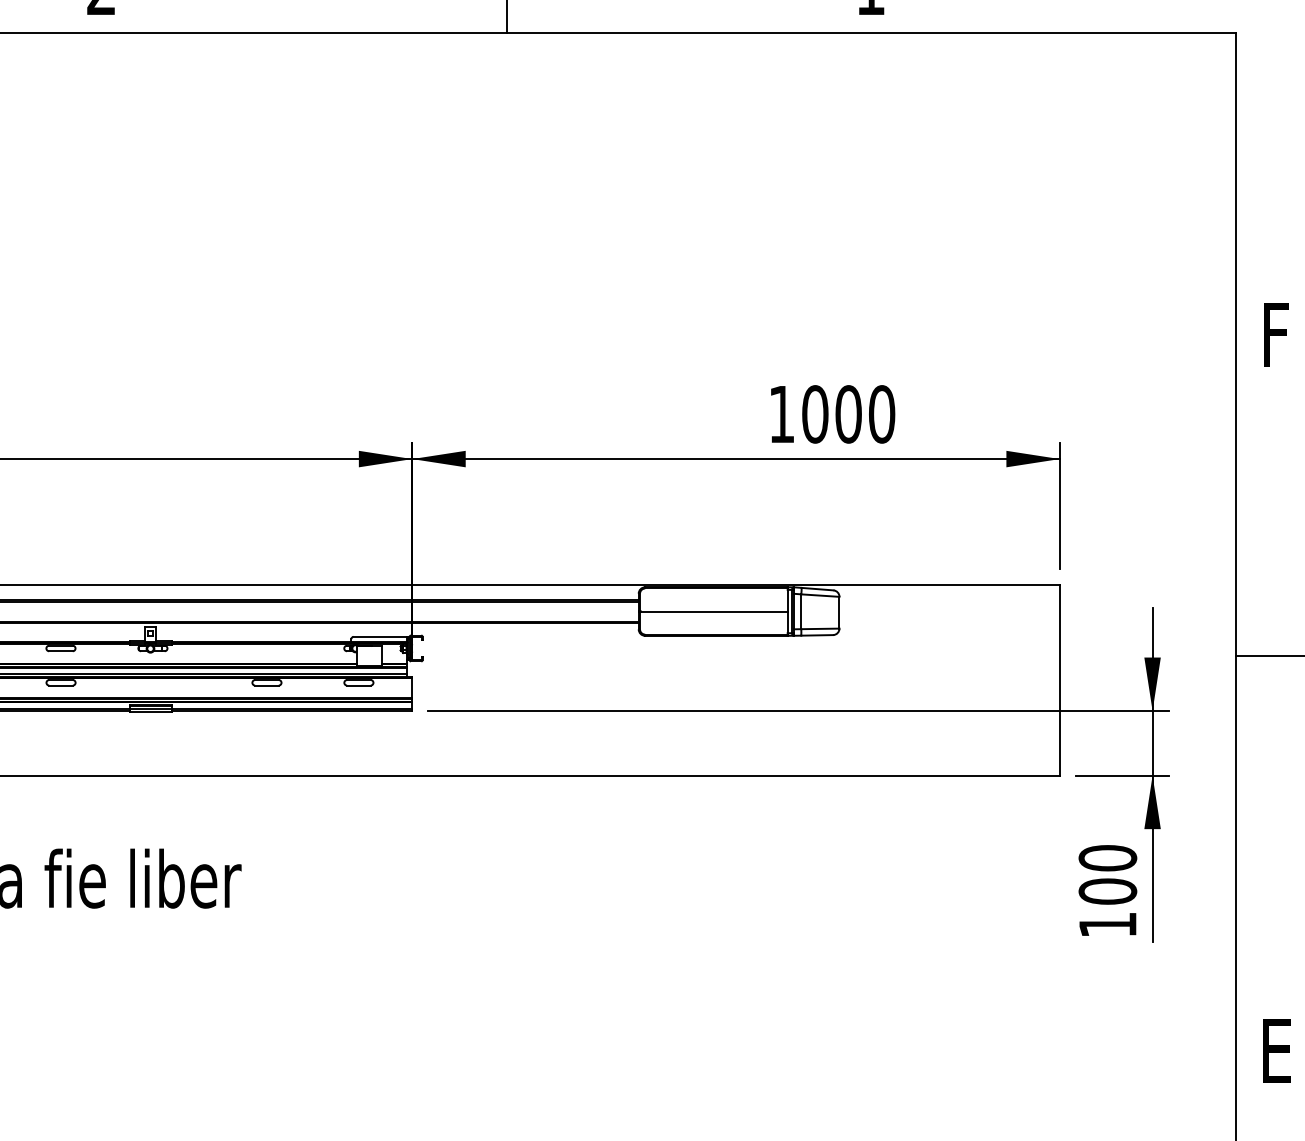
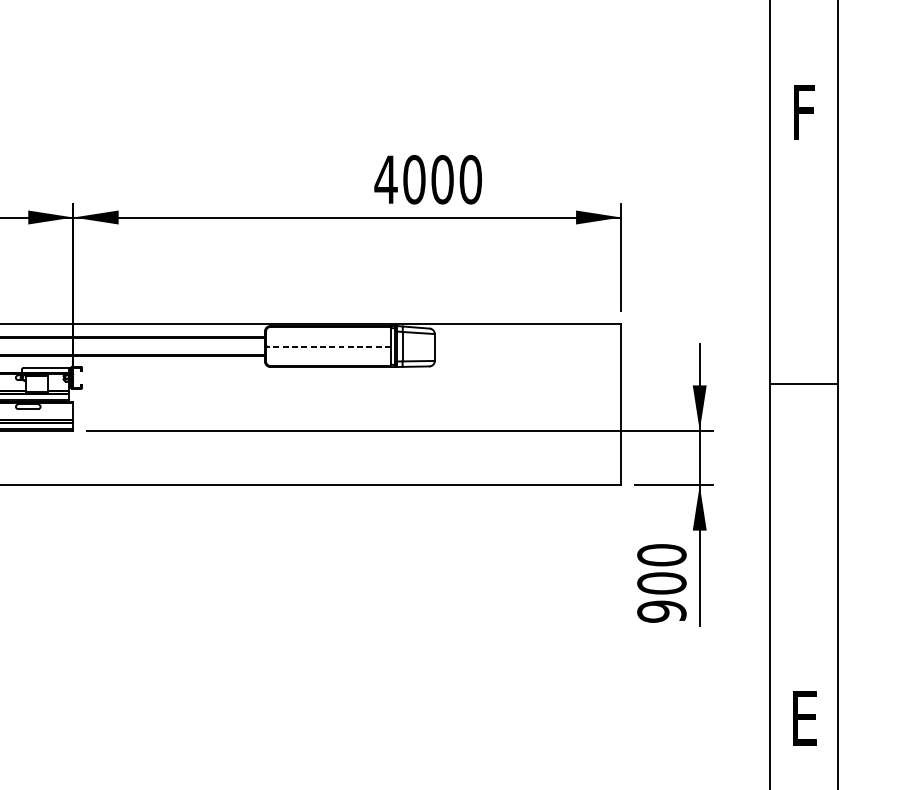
text: (781, 414) -> (385, 179), 1000 -> 4000
line: (713, 611) -> (328, 346), solid -> dashed
text: (1107, 925) -> (661, 612), 100 -> 900

